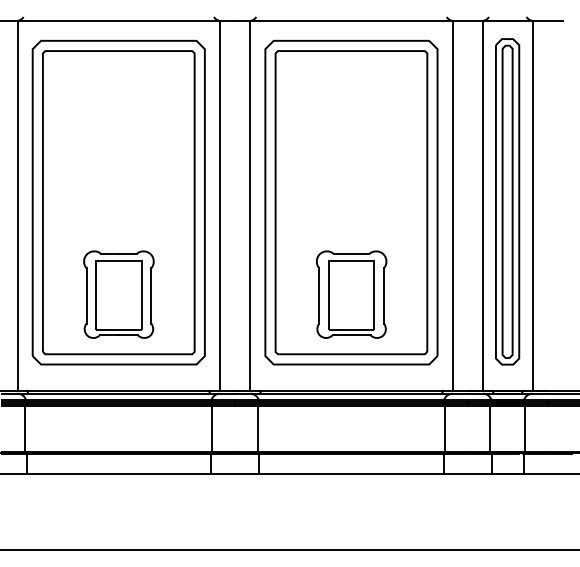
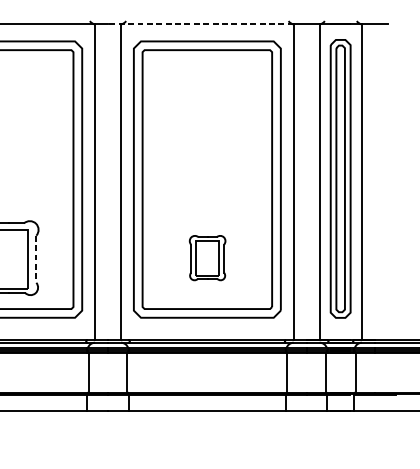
line: (343, 20) -> (200, 24), solid -> dashed
part: (351, 294) -> (207, 258), size x0.6
line: (151, 295) -> (36, 258), solid -> dashed

